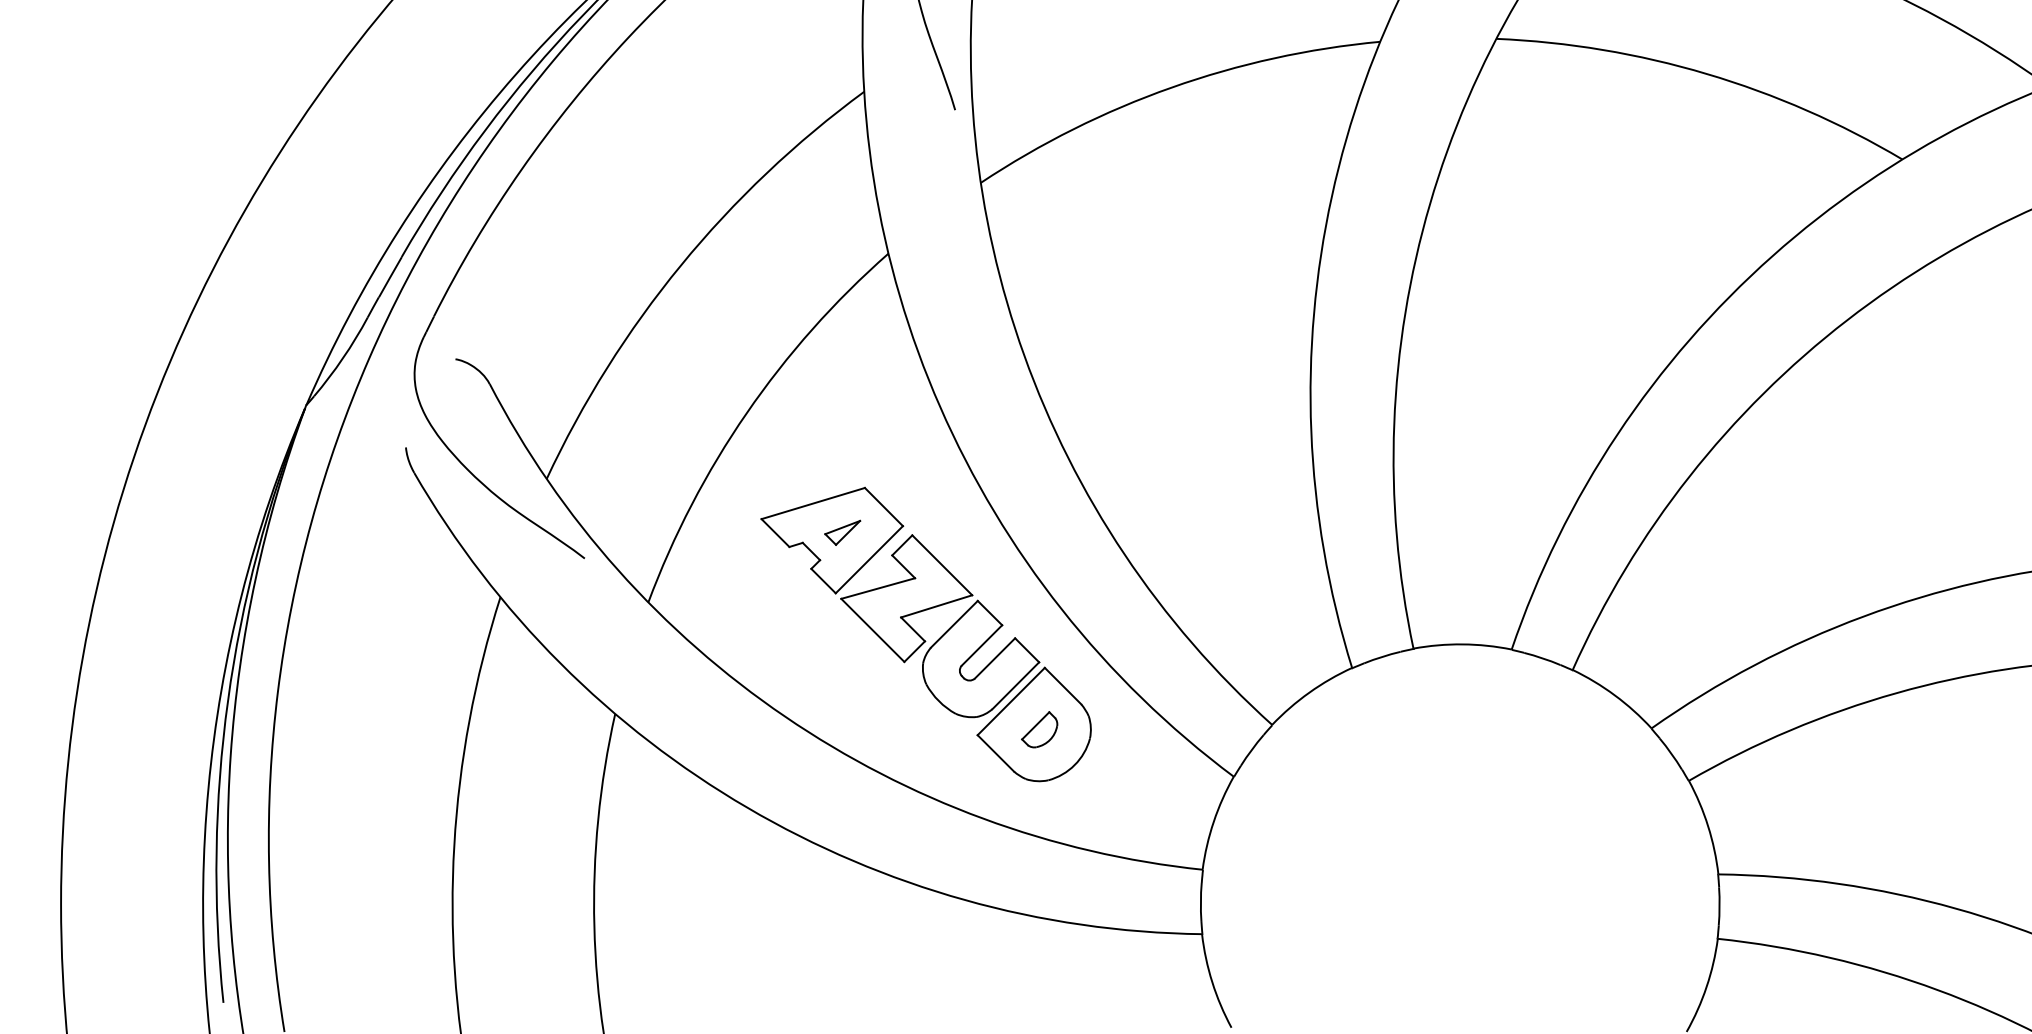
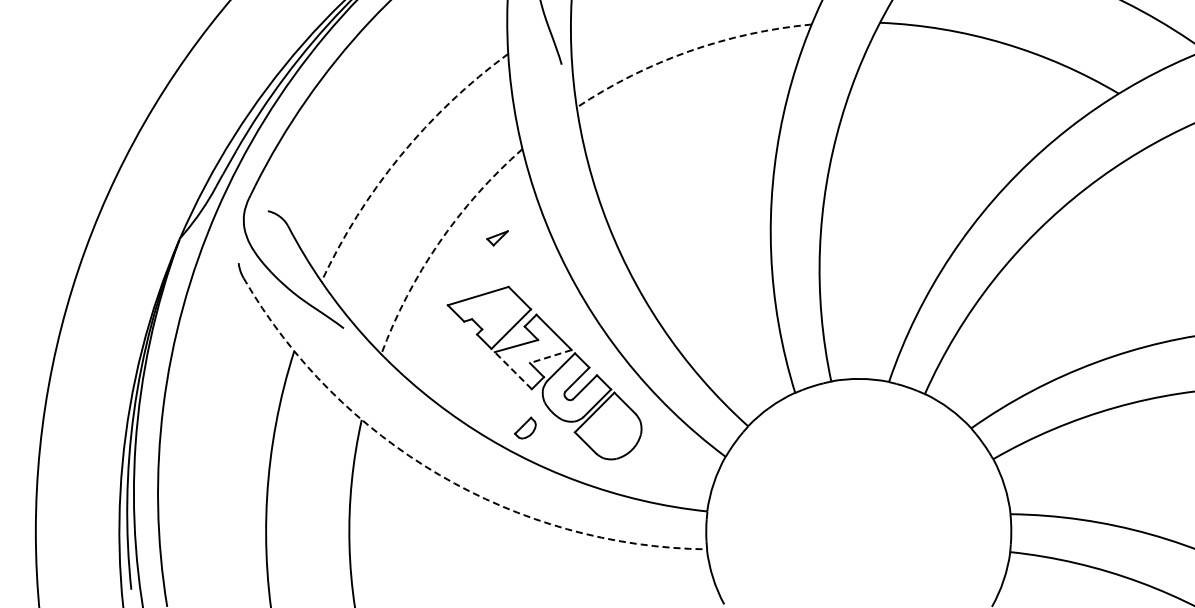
arc: (1172, 87) -> (689, 51), solid -> dashed
arc: (681, 266) -> (400, 156), solid -> dashed
arc: (747, 412) -> (439, 242), solid -> dashed
part: (842, 533) -> (497, 238), moved
line: (936, 606) -> (550, 356), solid -> dashed
line: (871, 630) -> (512, 370), solid -> dashed
part: (1039, 728) -> (525, 427), moved
arc: (747, 808) -> (439, 475), solid -> dashed

